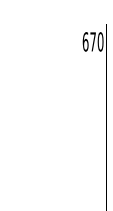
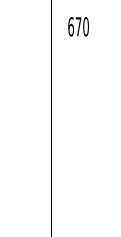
text: (93, 41) -> (78, 26), moved

